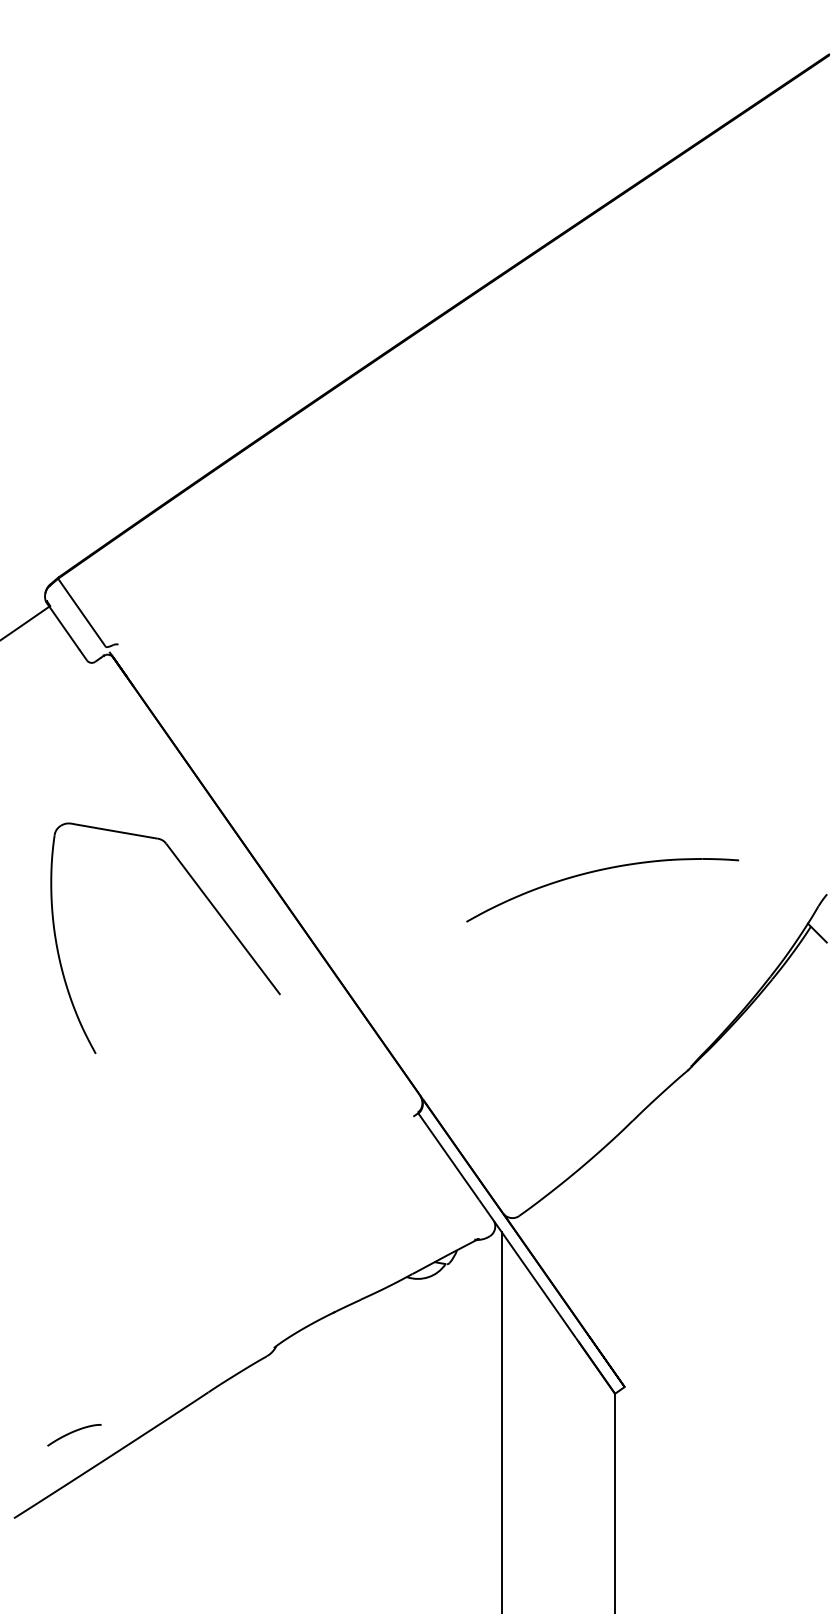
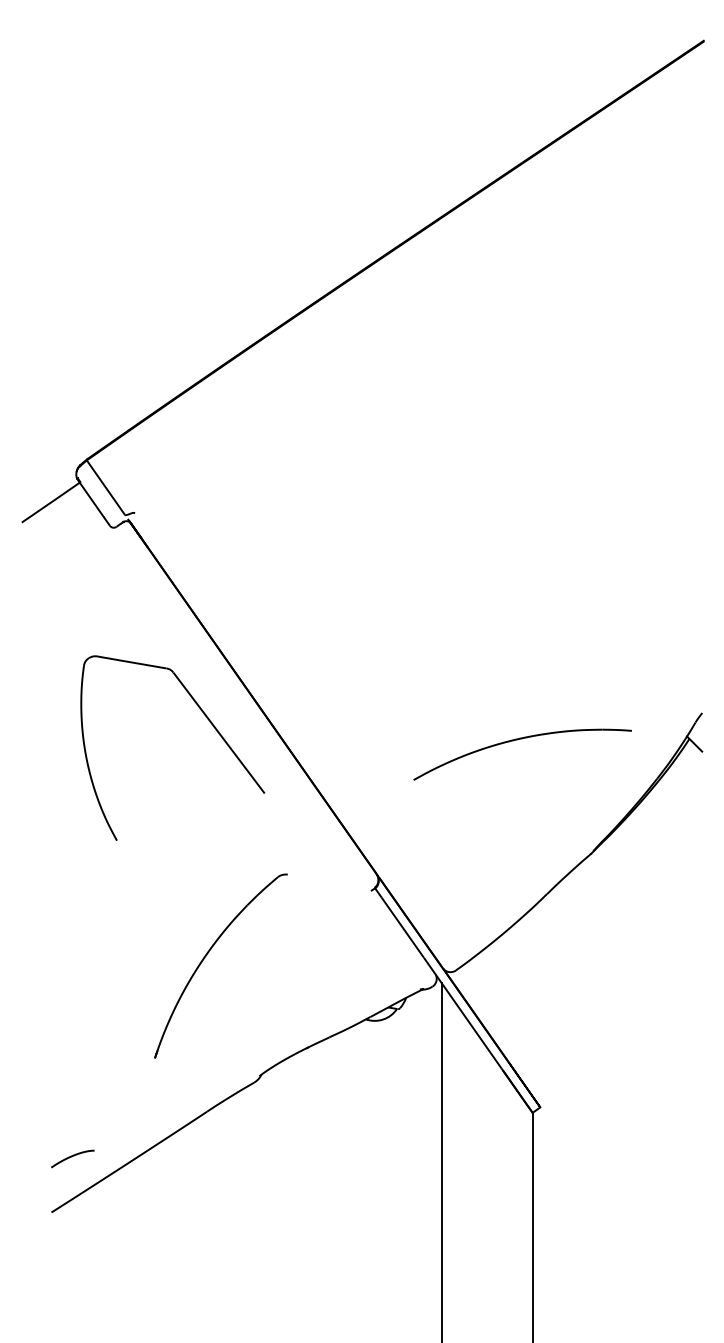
part: (596, 872) -> (517, 740), moved
part: (208, 1197) -> (207, 955), added
curve: (72, 1433) -> (71, 1157), moved

